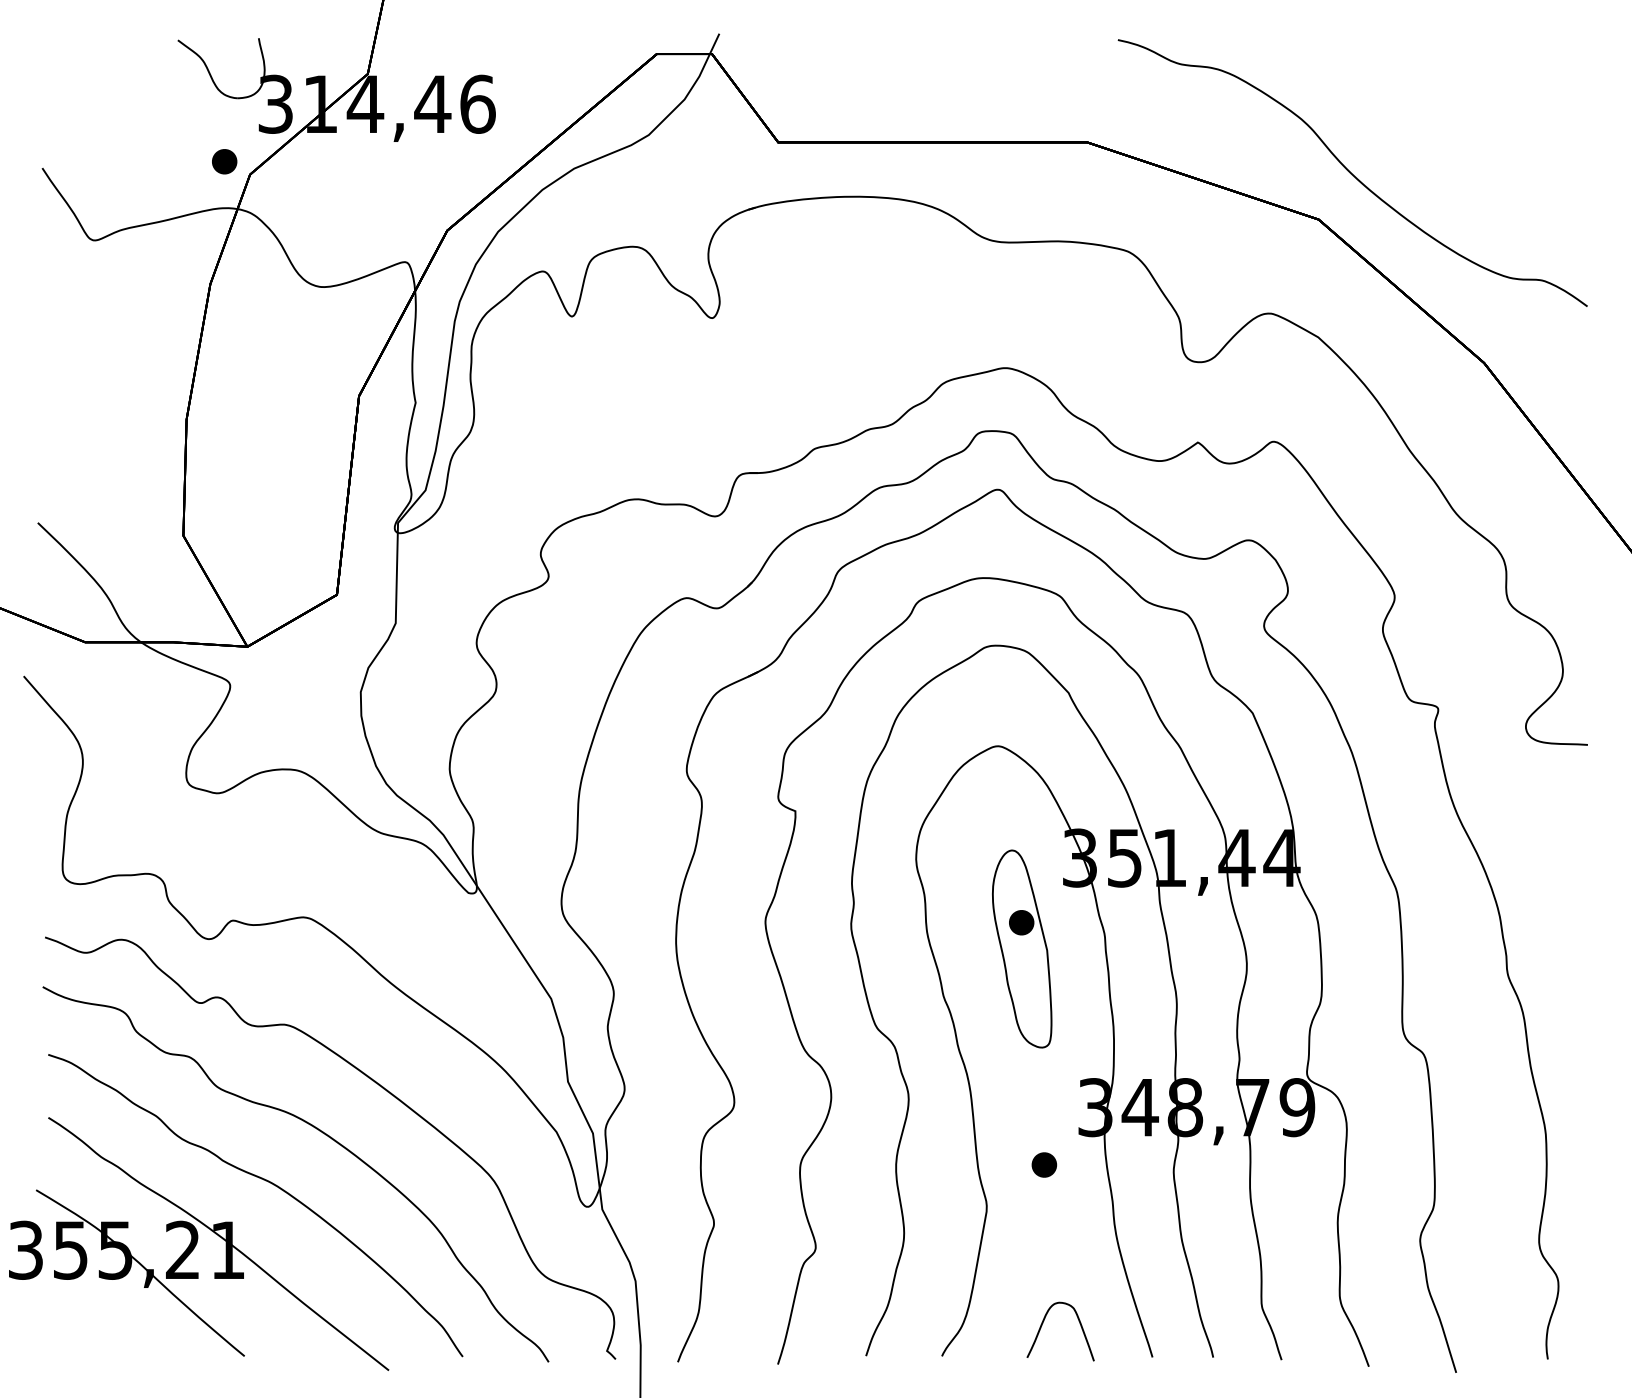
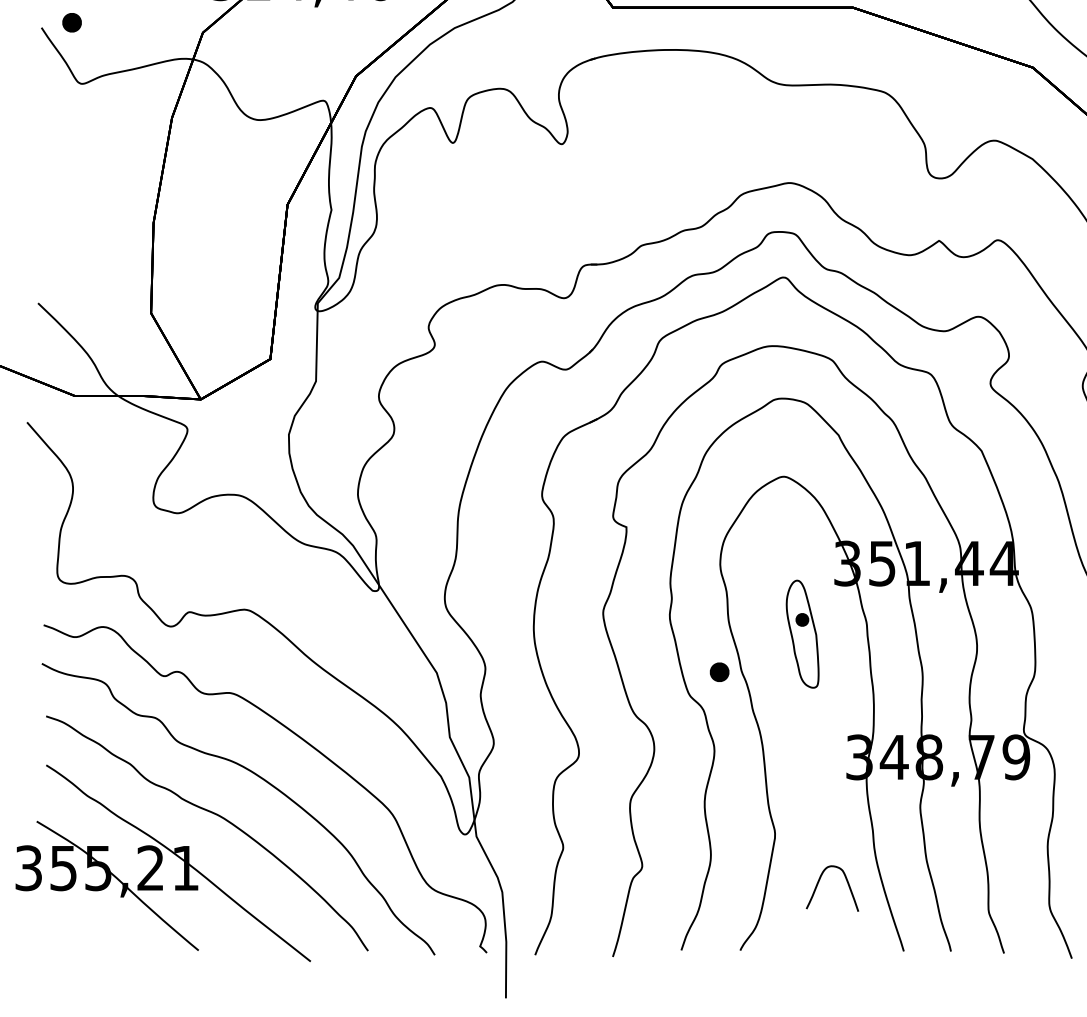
part: (224, 161) -> (71, 22), moved
part: (1022, 948) -> (802, 633), size x0.7
part: (1044, 1164) -> (719, 671), moved
curve: (1043, 1323) -> (819, 882), moved

